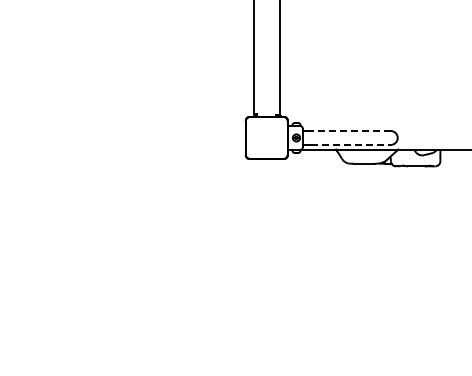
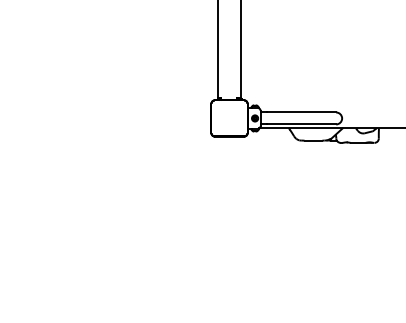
line: (350, 131) -> (301, 112), dashed -> solid
line: (351, 144) -> (302, 124), dashed -> solid

